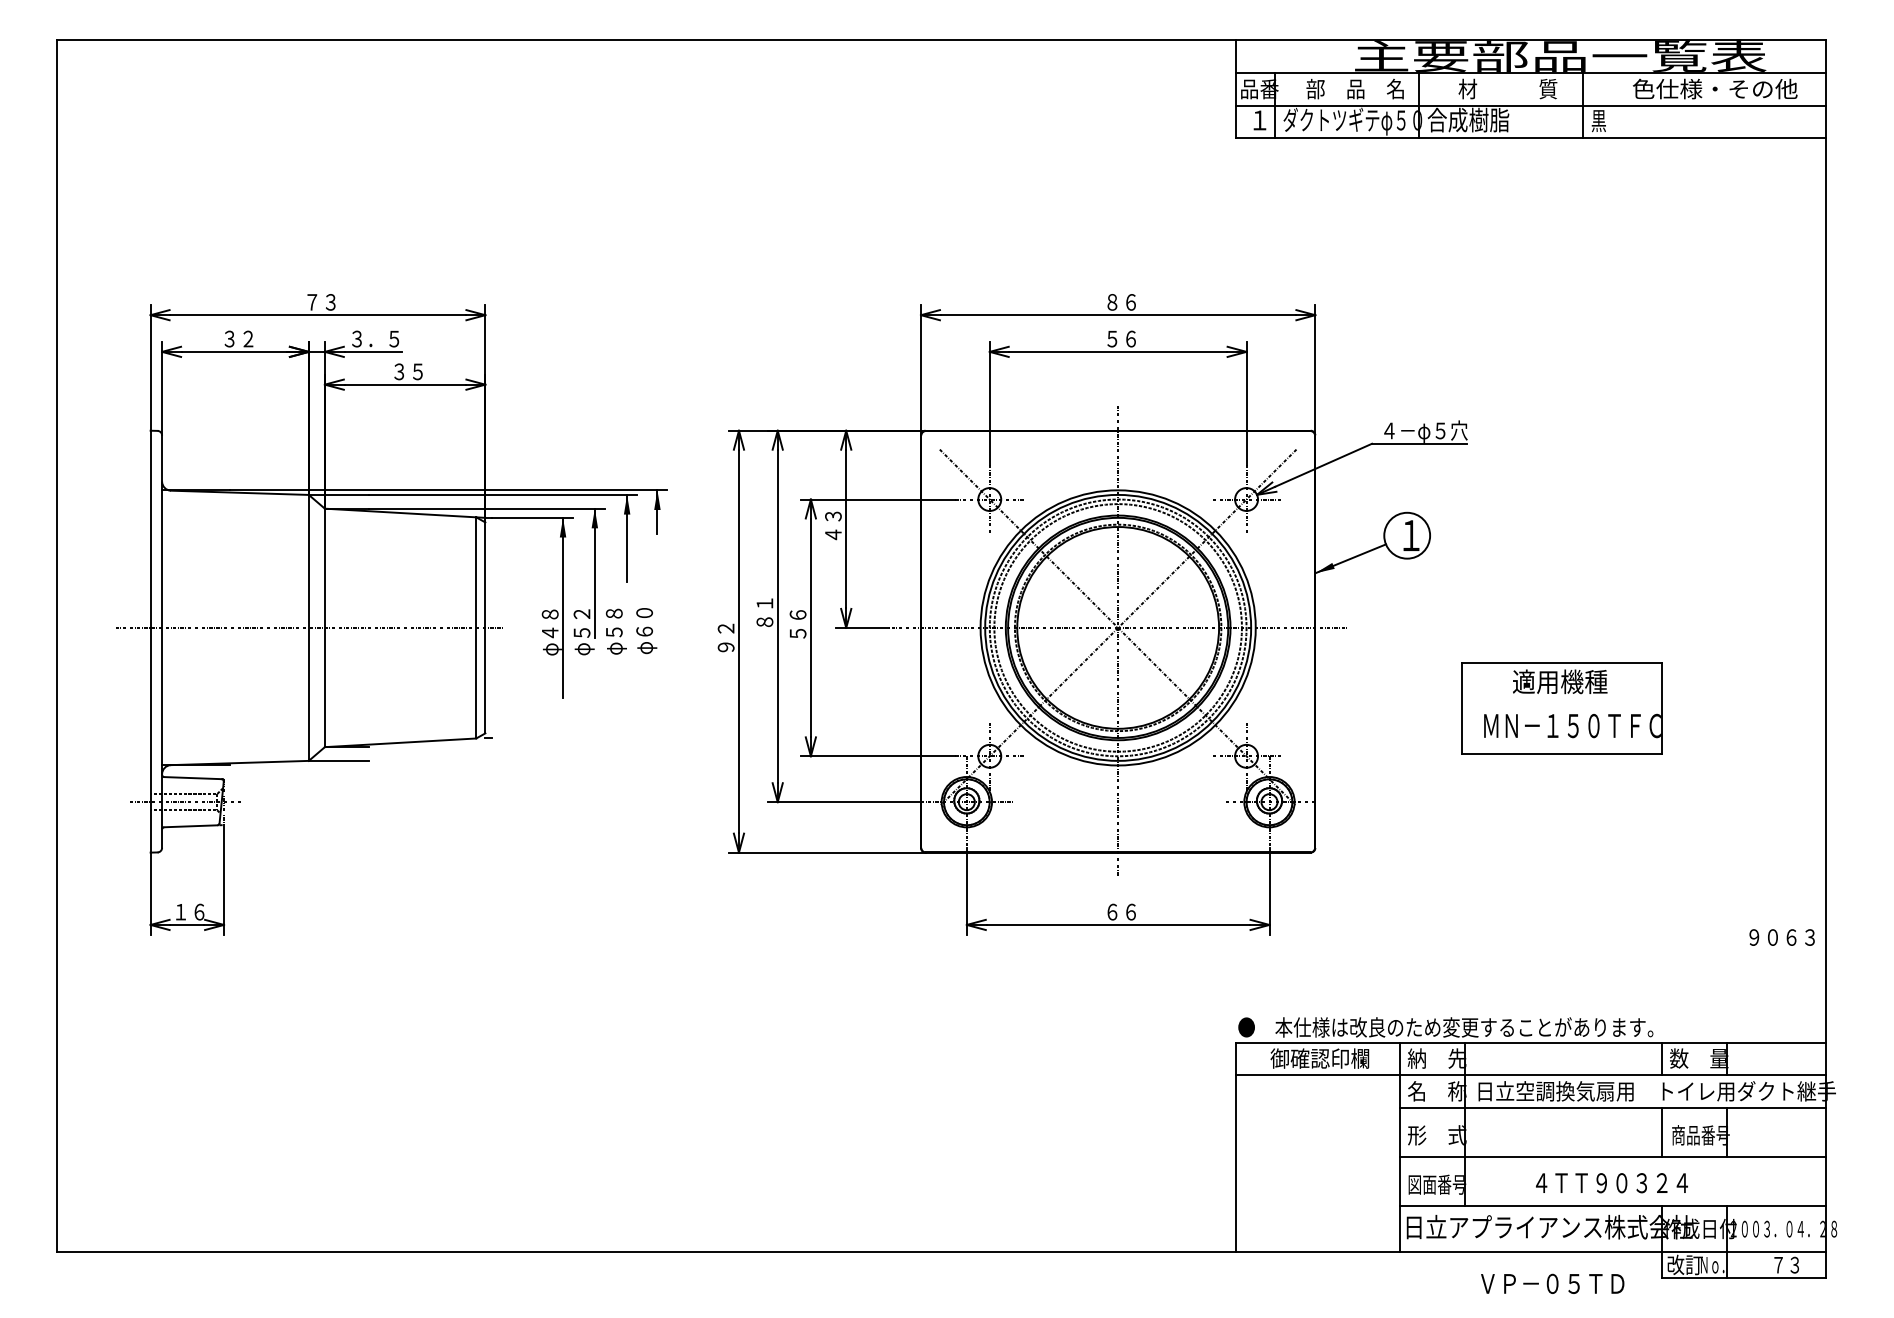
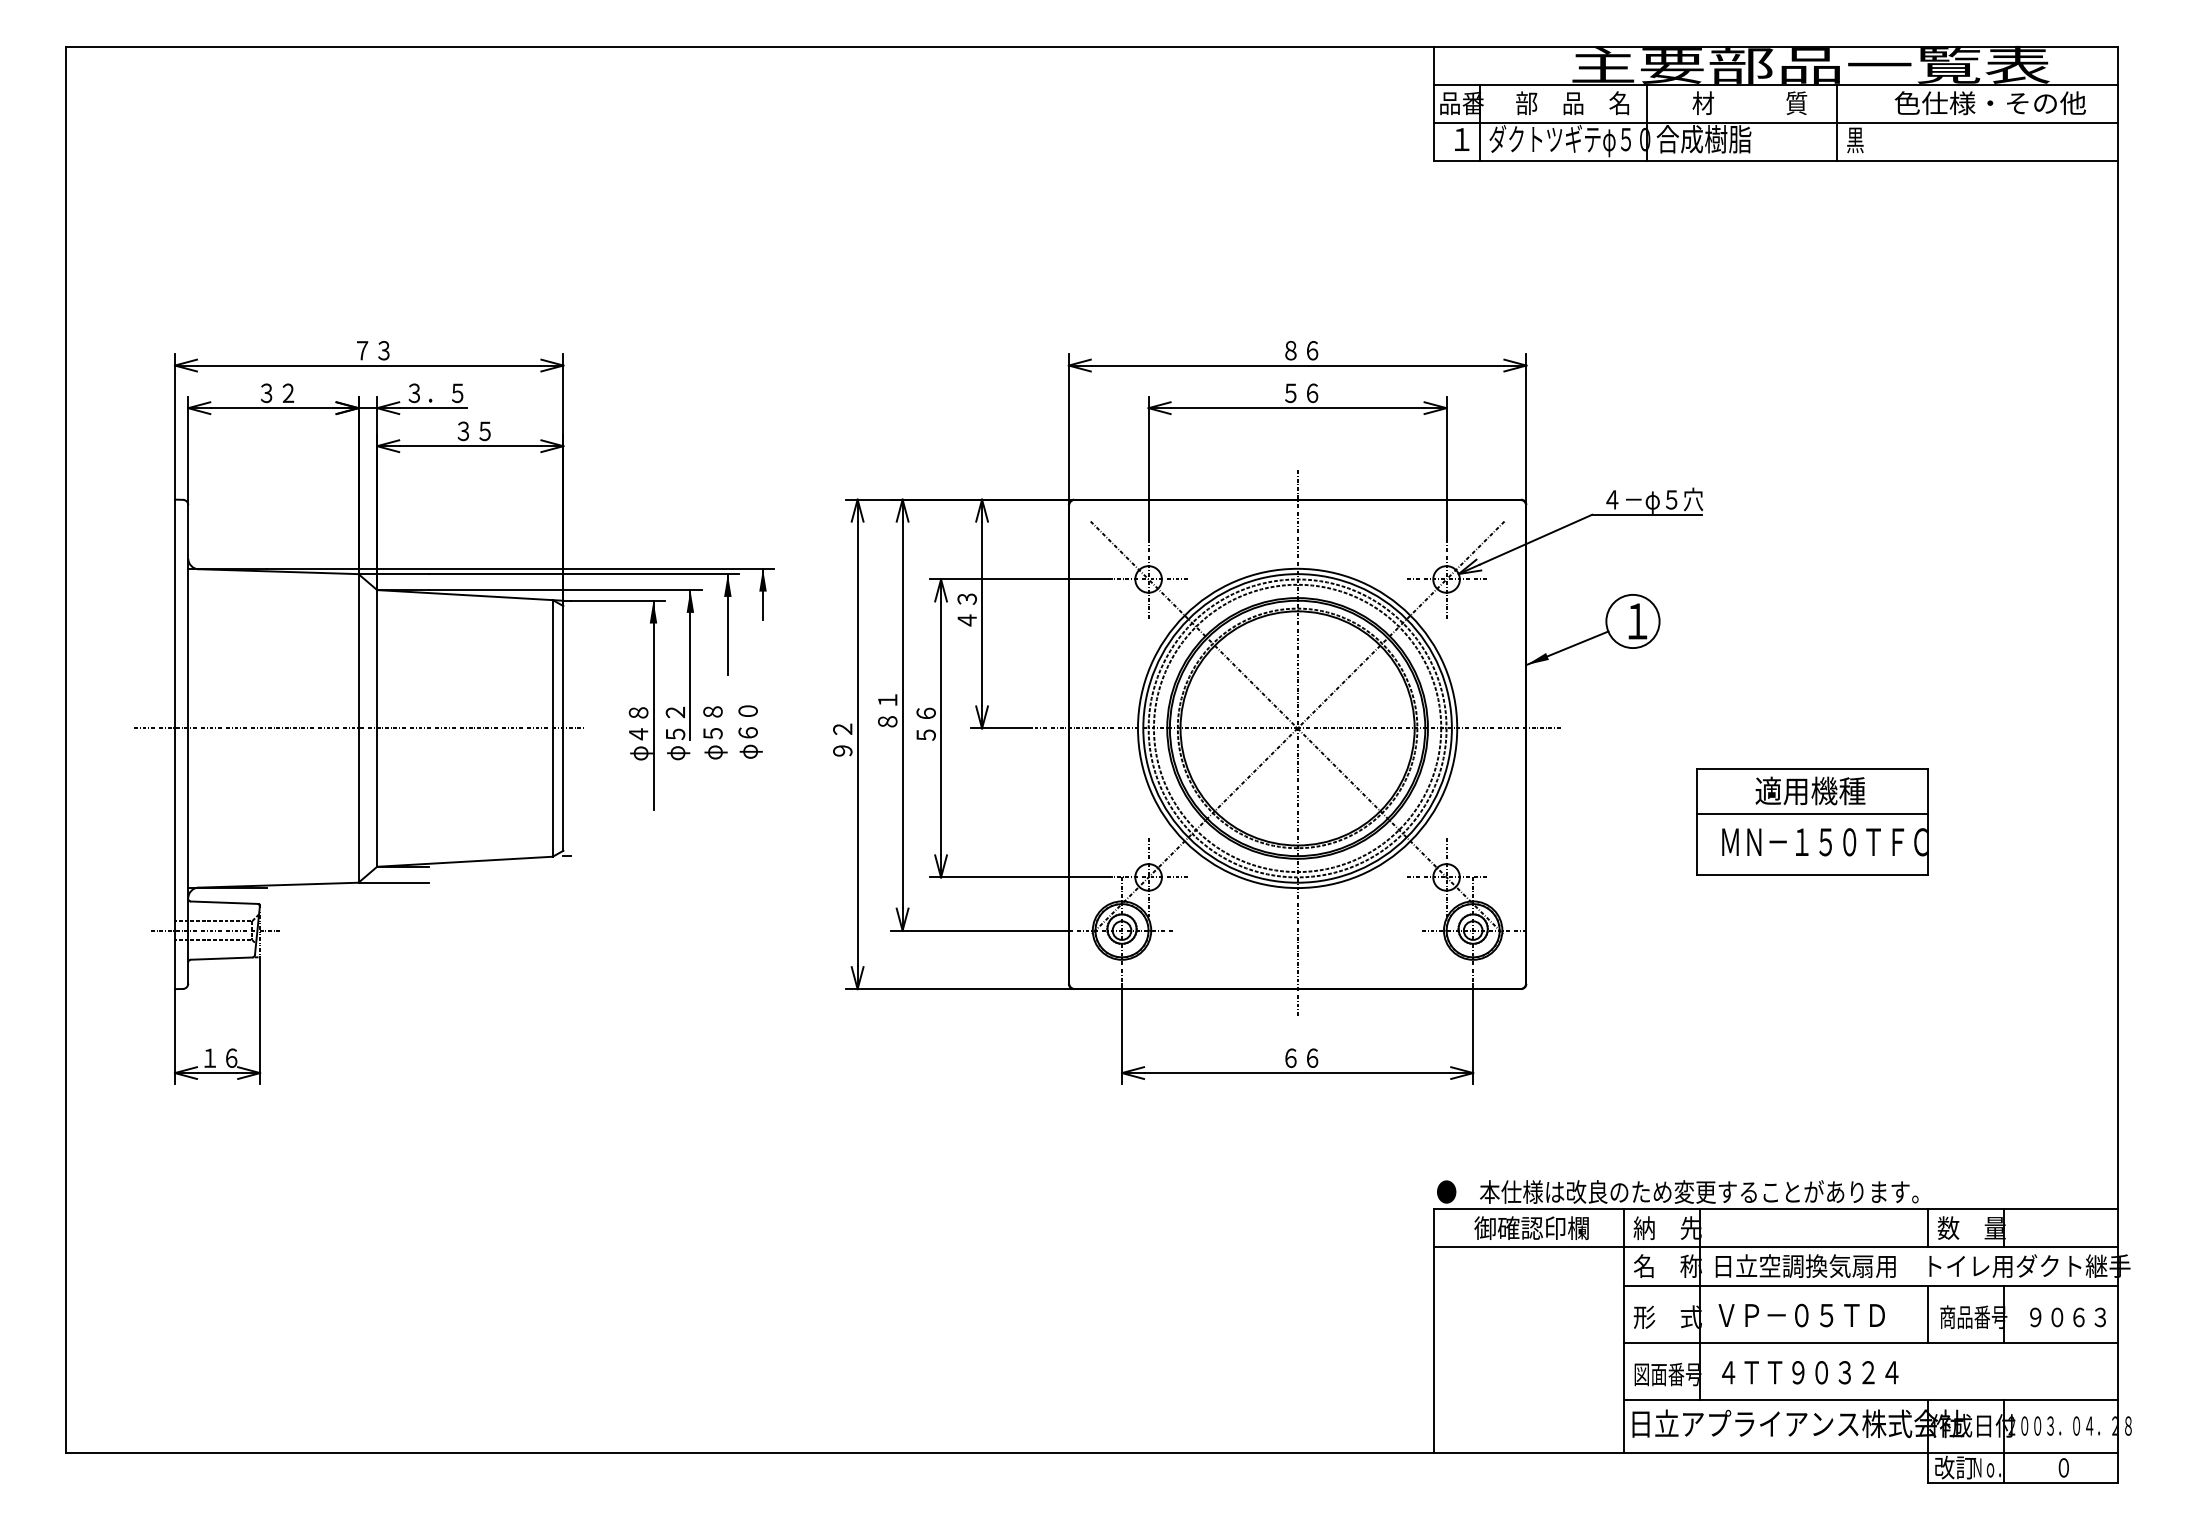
line: (1561, 701) -> (1812, 813), added
text: (1781, 937) -> (2067, 1317), moved
text: (1611, 1183) -> (1809, 1373), moved
text: (1786, 1264) -> (2073, 1467), ７３ -> ０
text: (1552, 1283) -> (1801, 1315), moved

